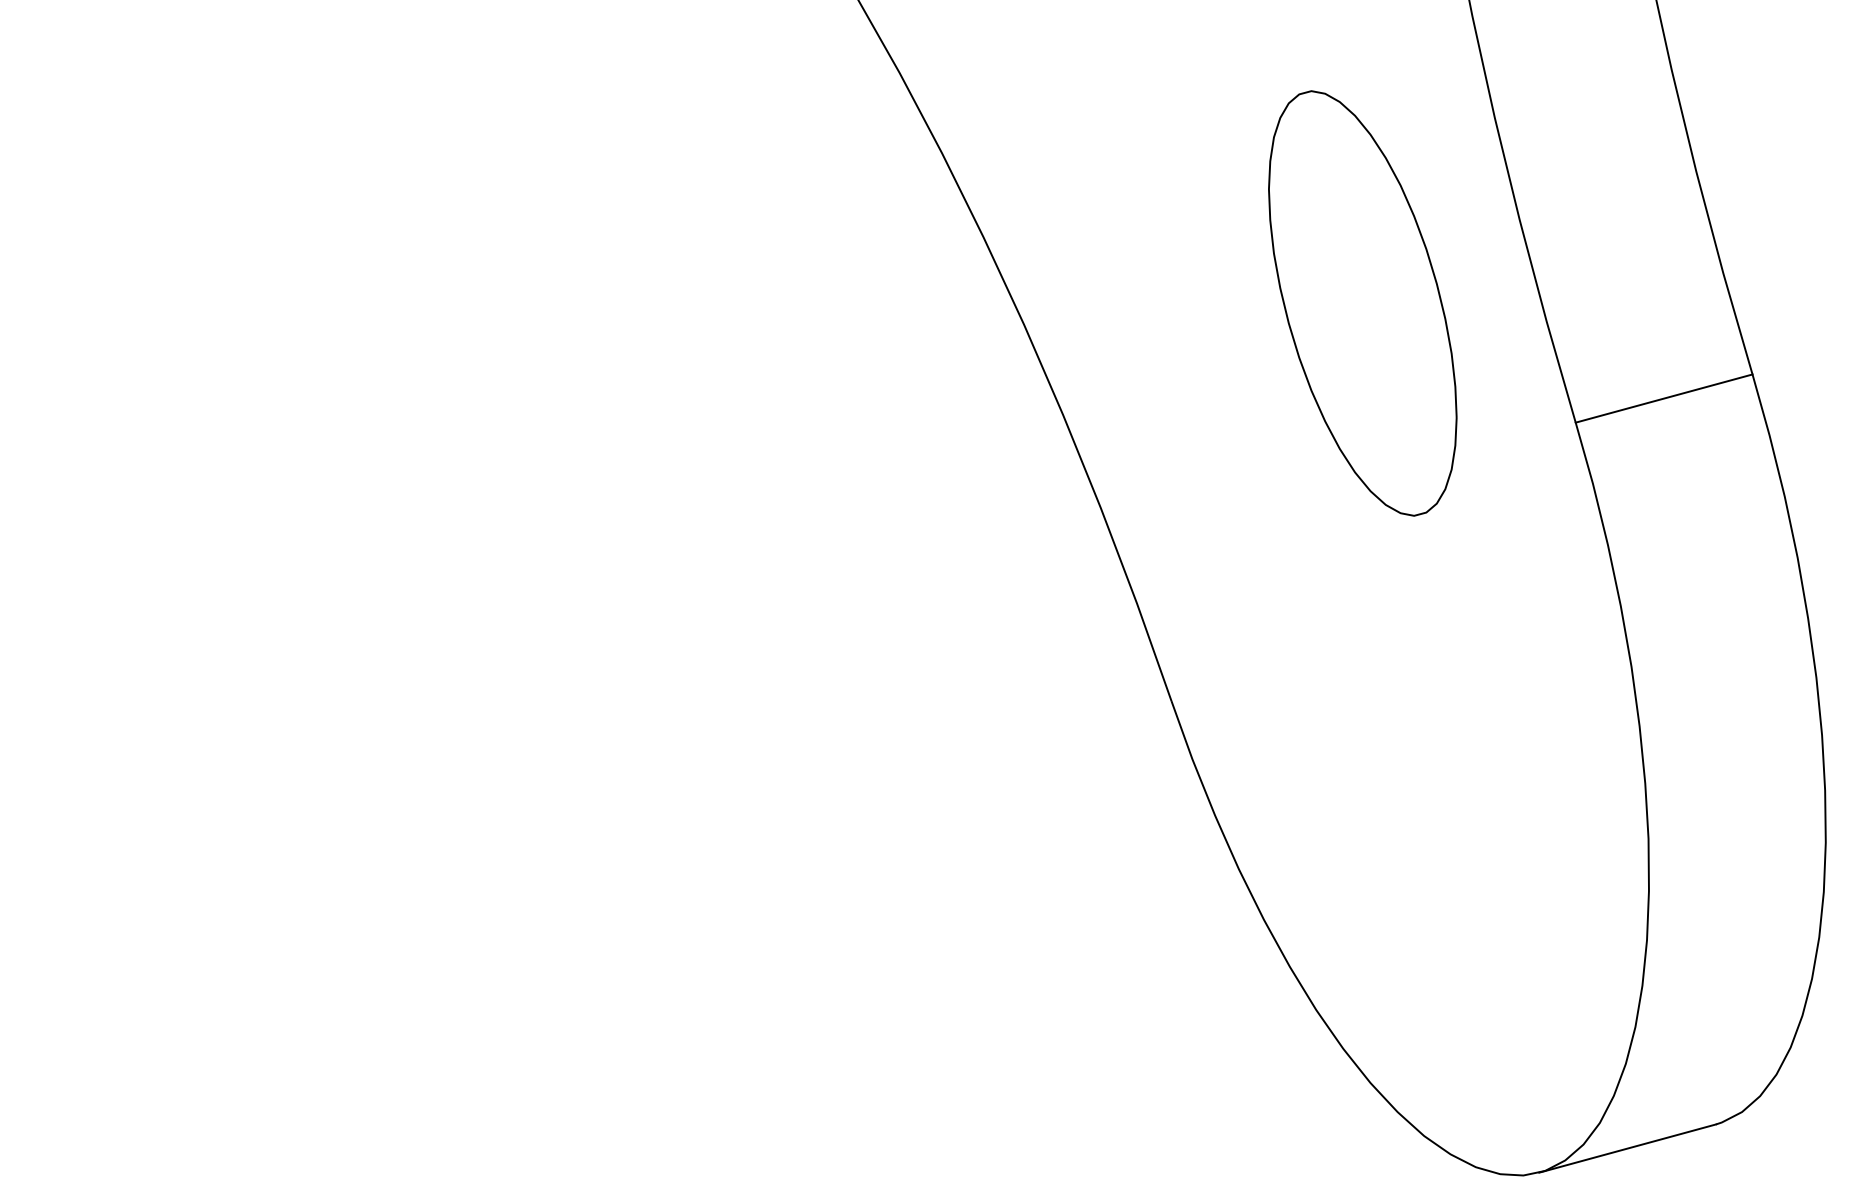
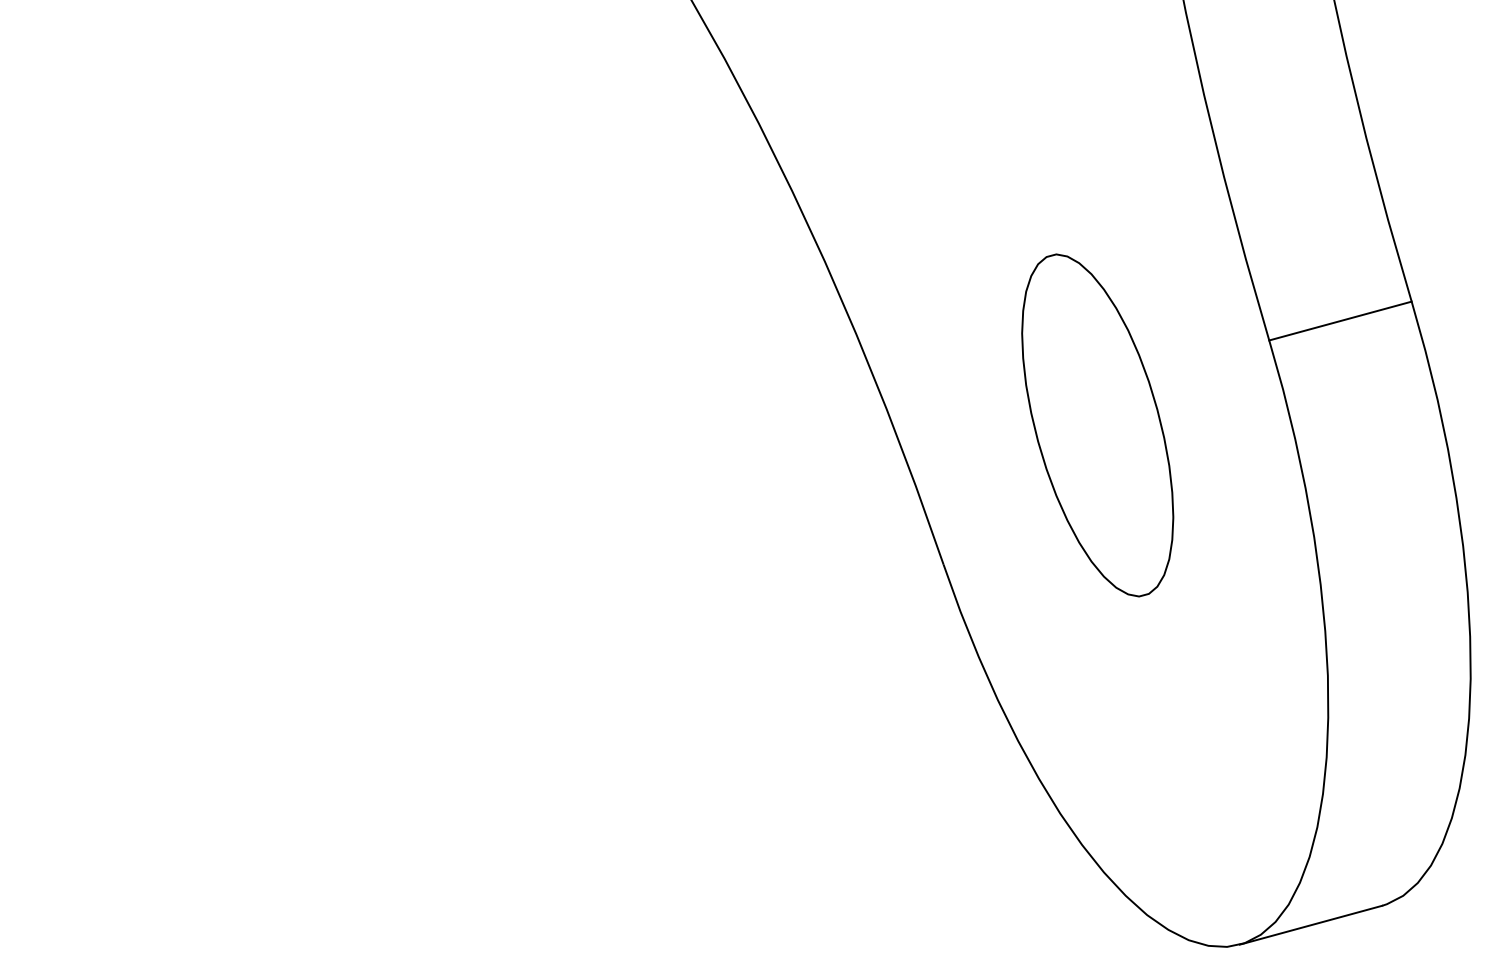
part: (1362, 303) -> (1097, 425), moved

